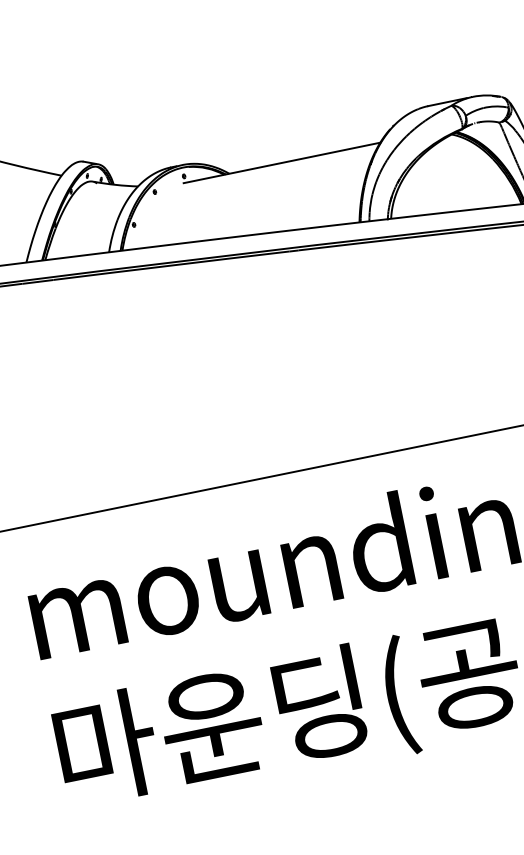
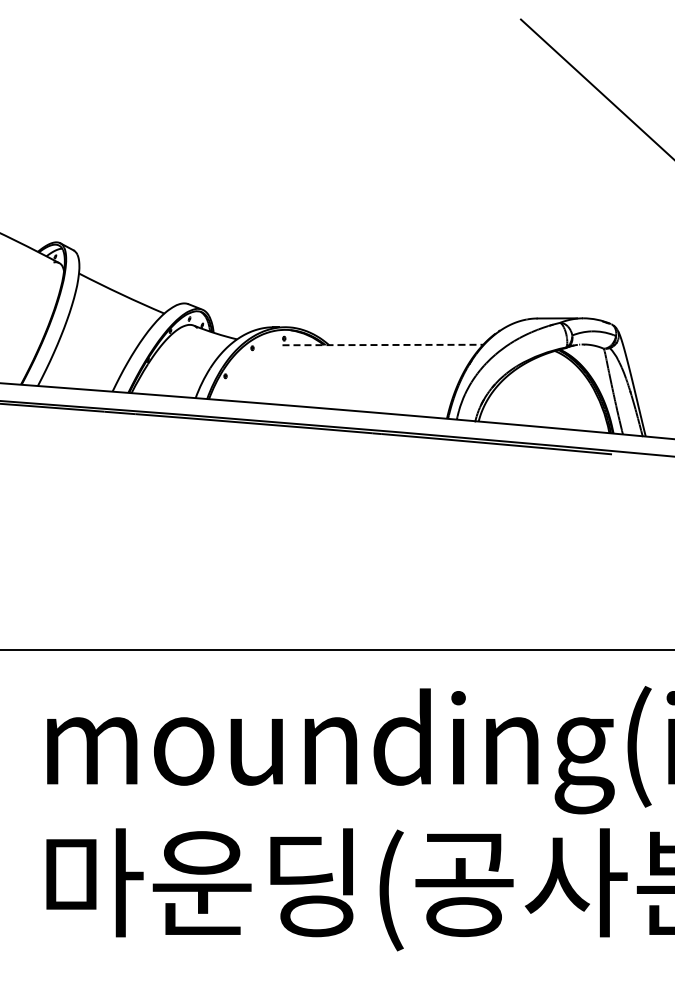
line: (282, 163) -> (383, 345), solid -> dashed

